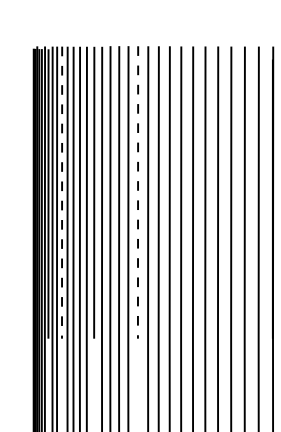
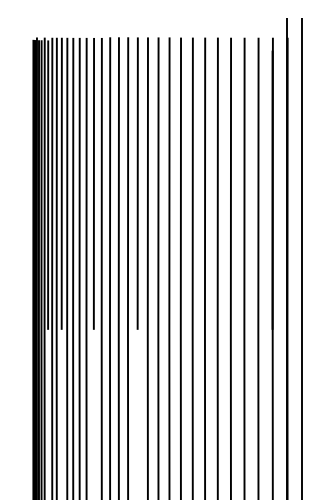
line: (61, 193) -> (61, 184), dashed -> solid
line: (137, 193) -> (137, 184), dashed -> solid

